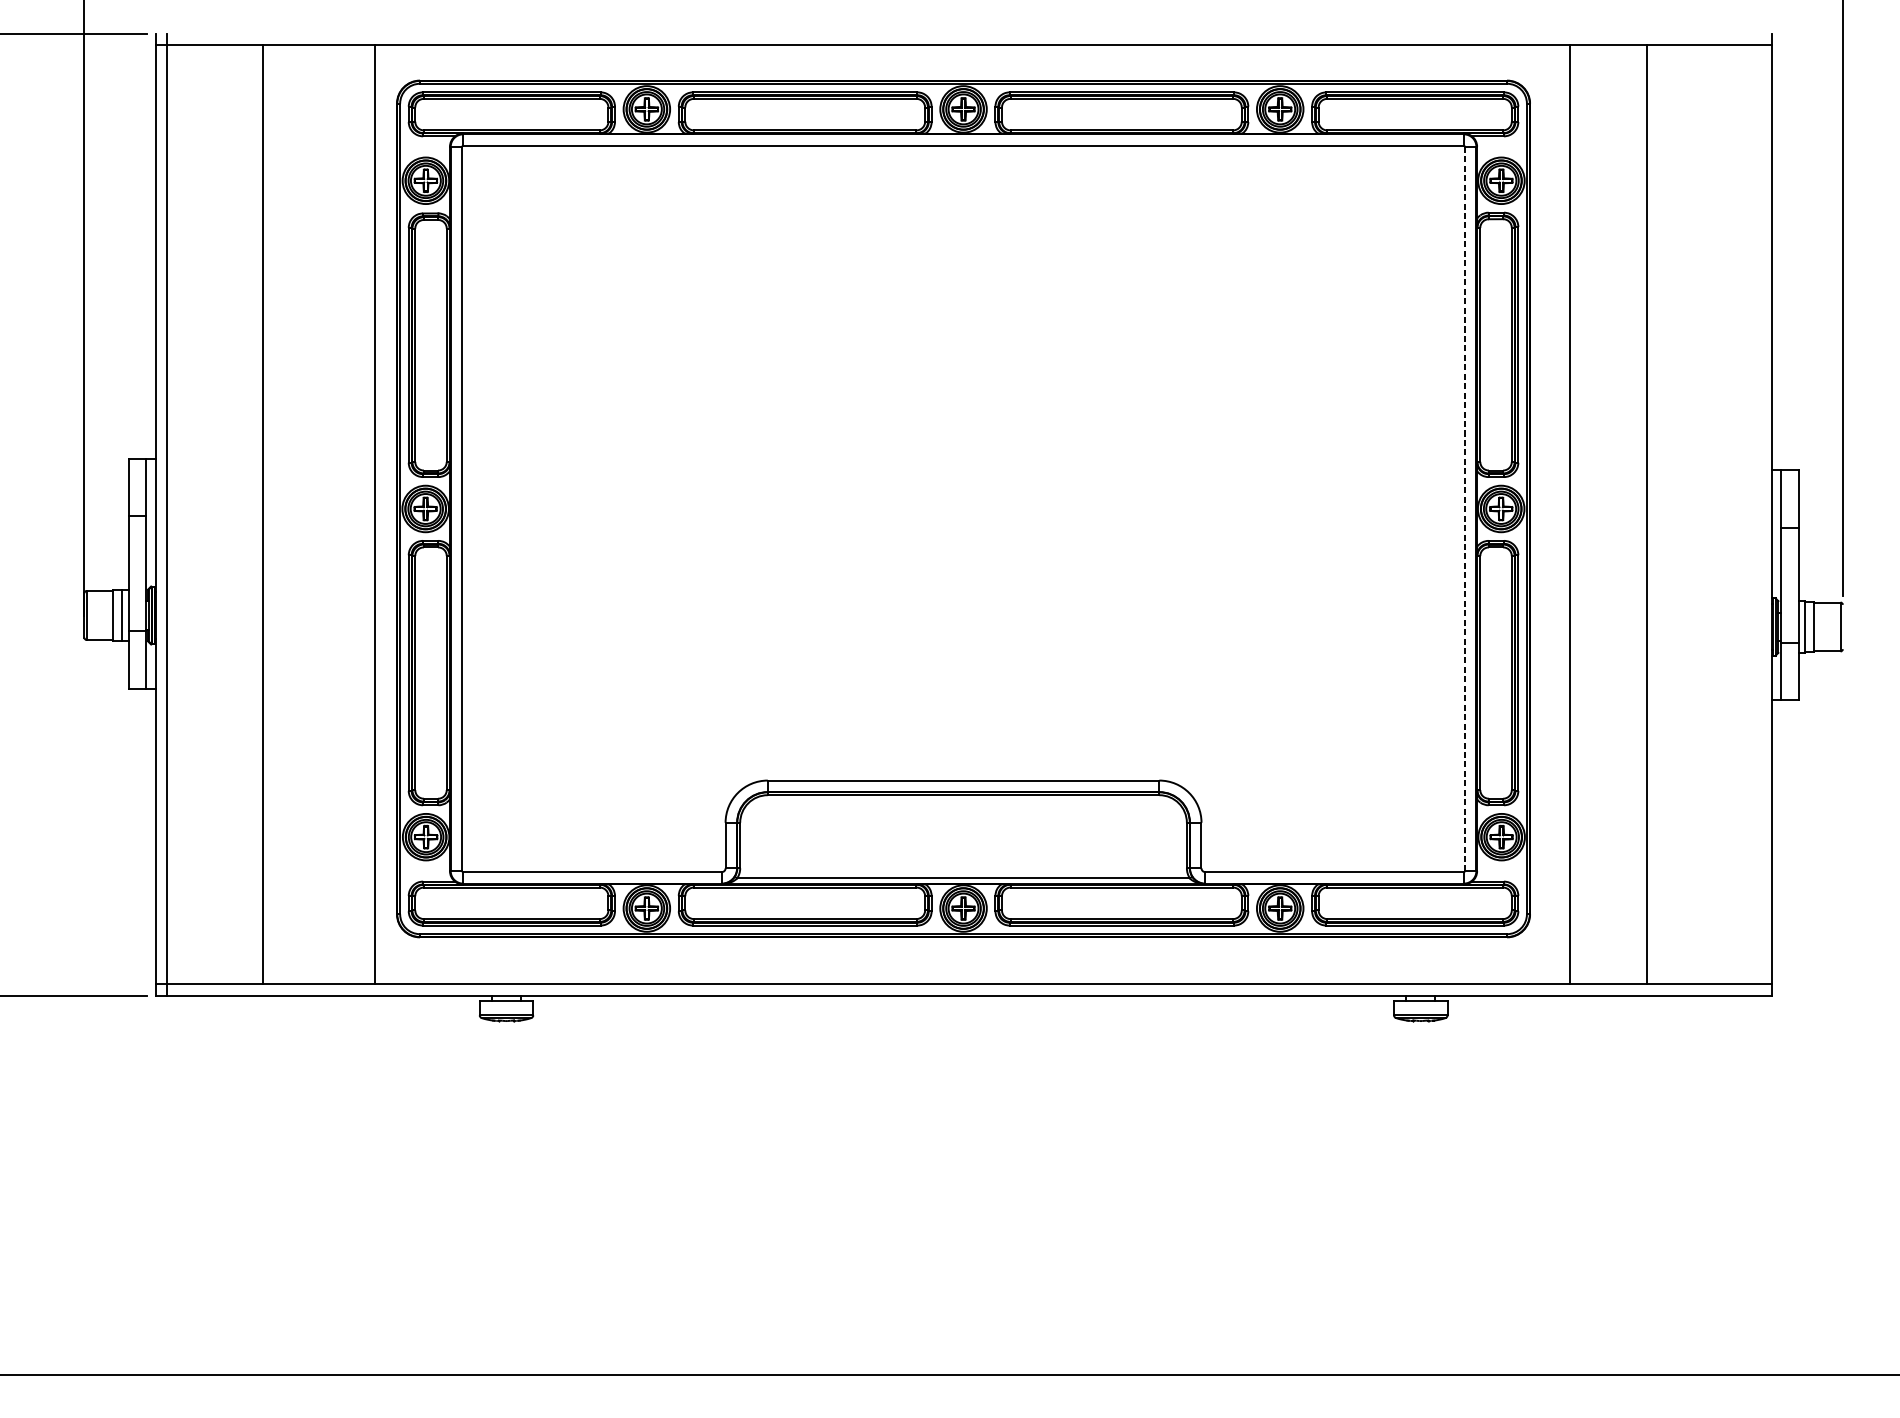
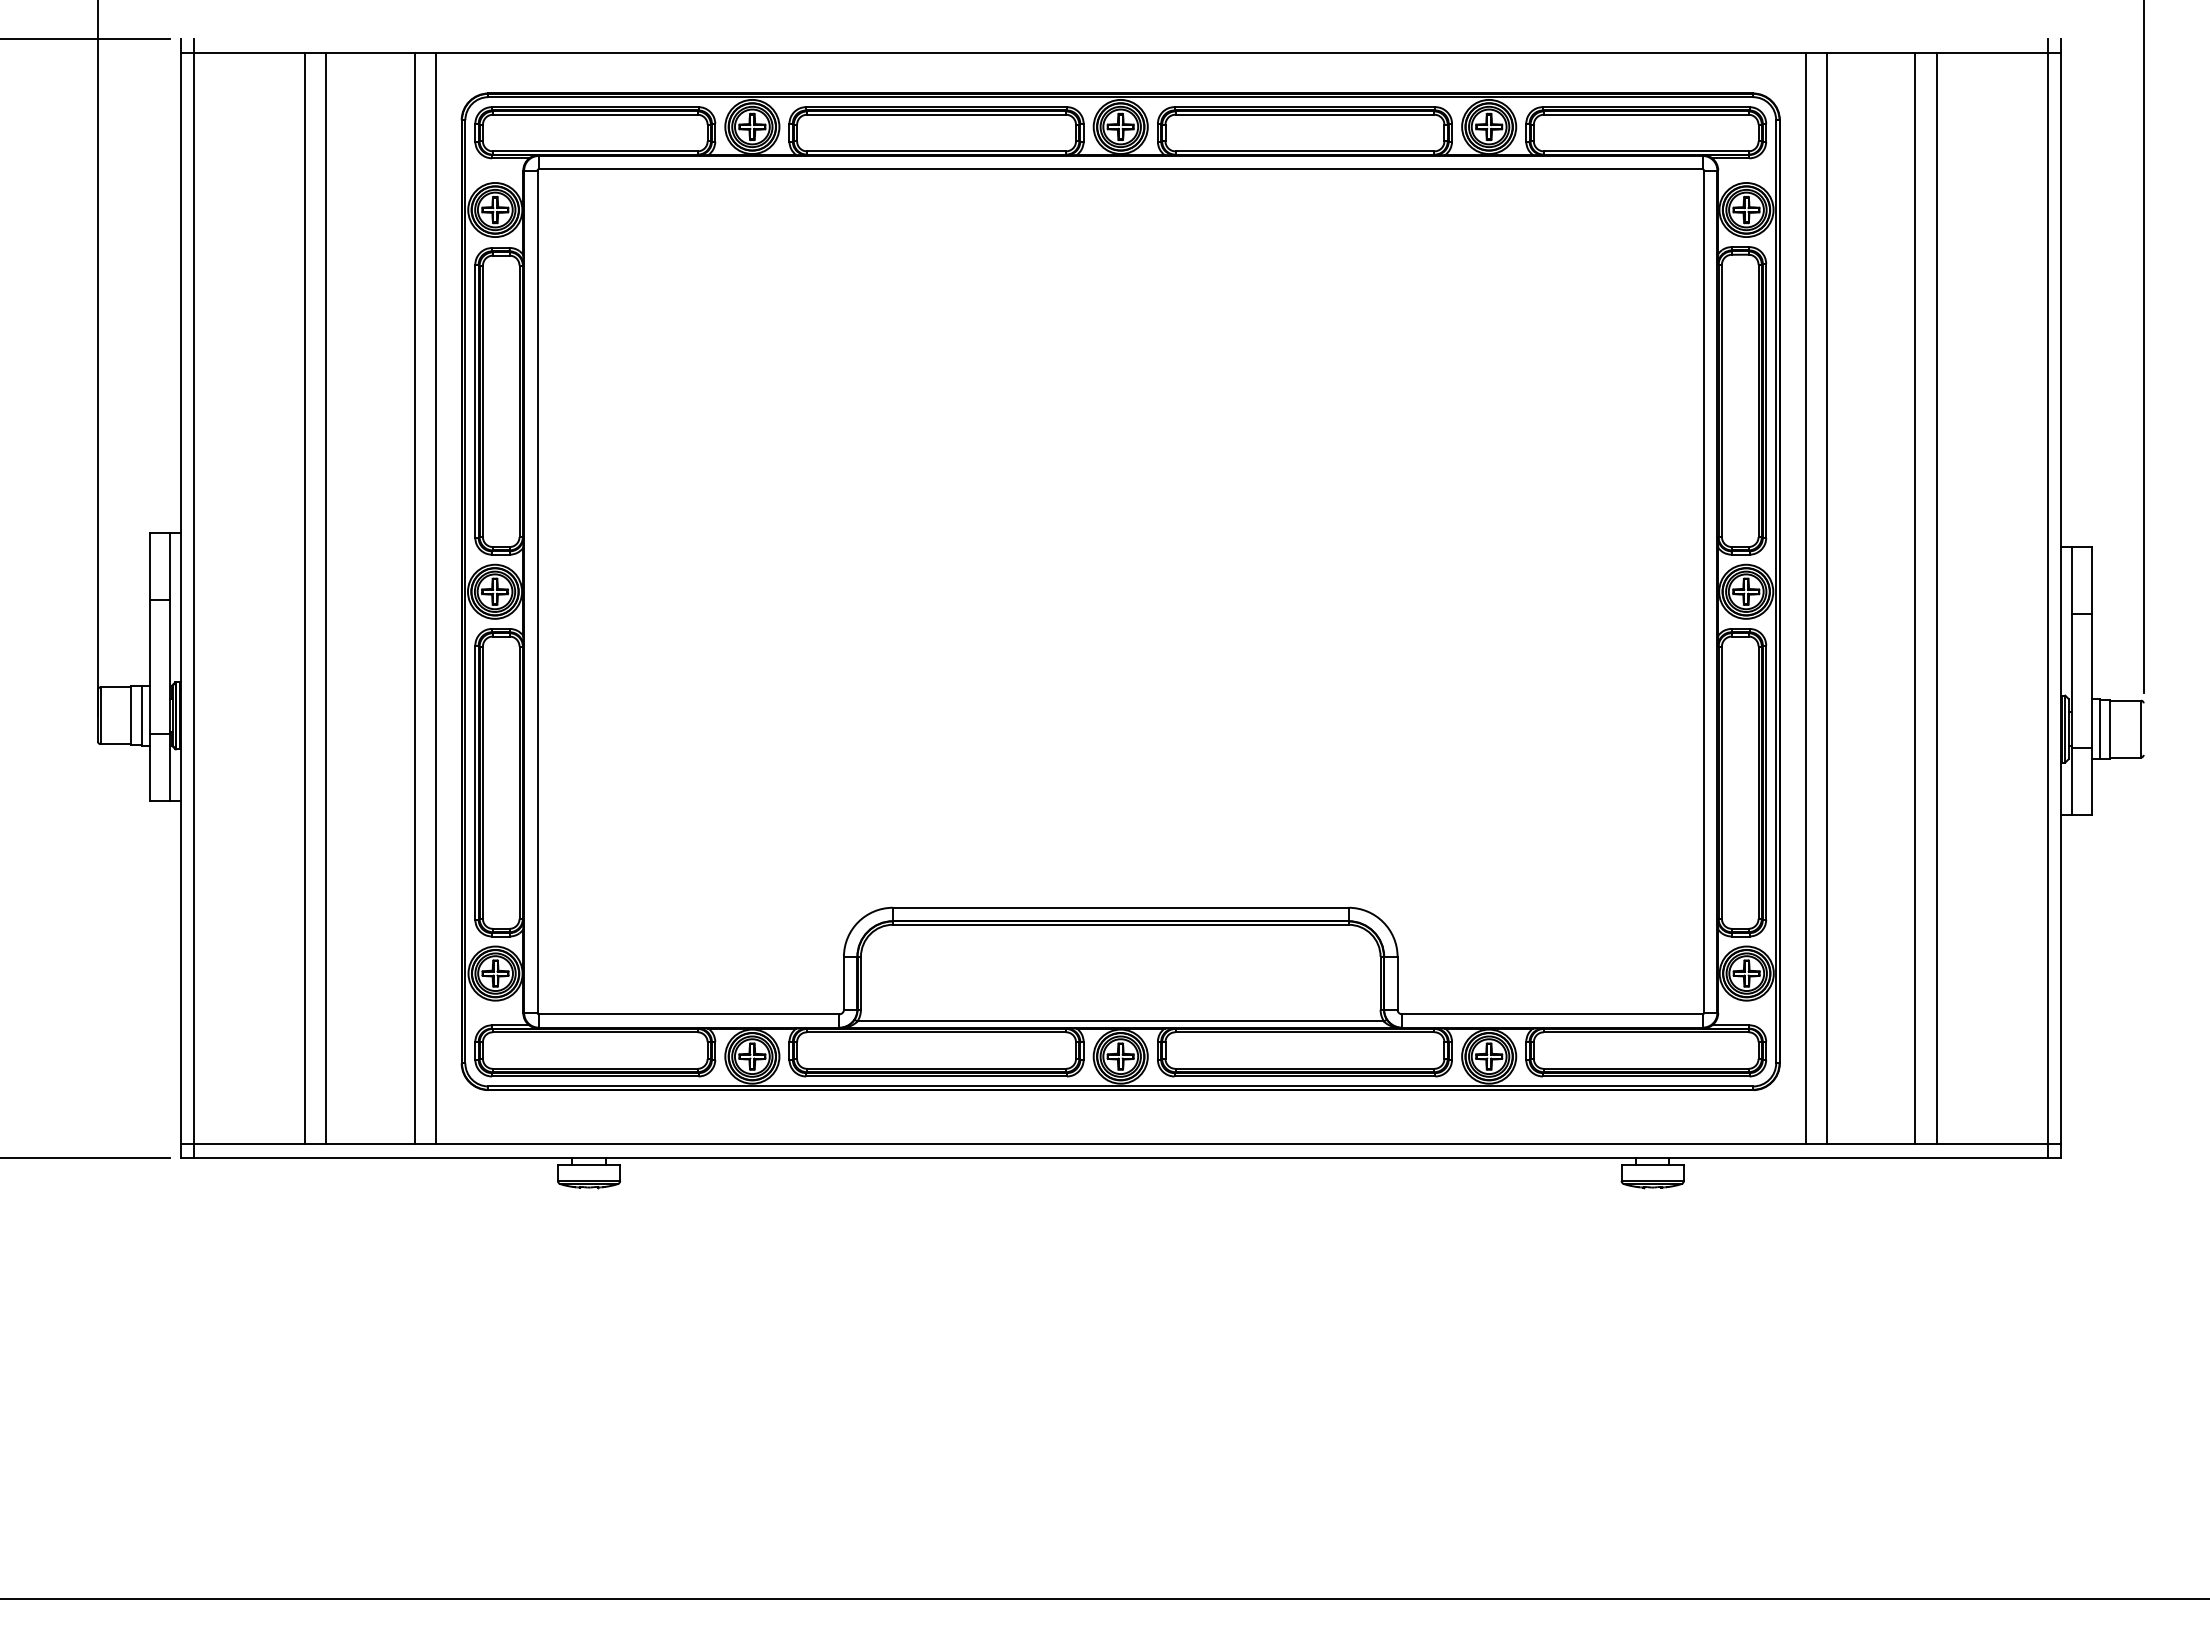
line: (1464, 509) -> (1703, 592), dashed -> solid
line: (280, 514) -> (326, 598), added
line: (357, 514) -> (415, 598), added
line: (1552, 514) -> (1805, 598), added
line: (1664, 514) -> (1936, 598), added
line: (1760, 514) -> (2047, 598), added

